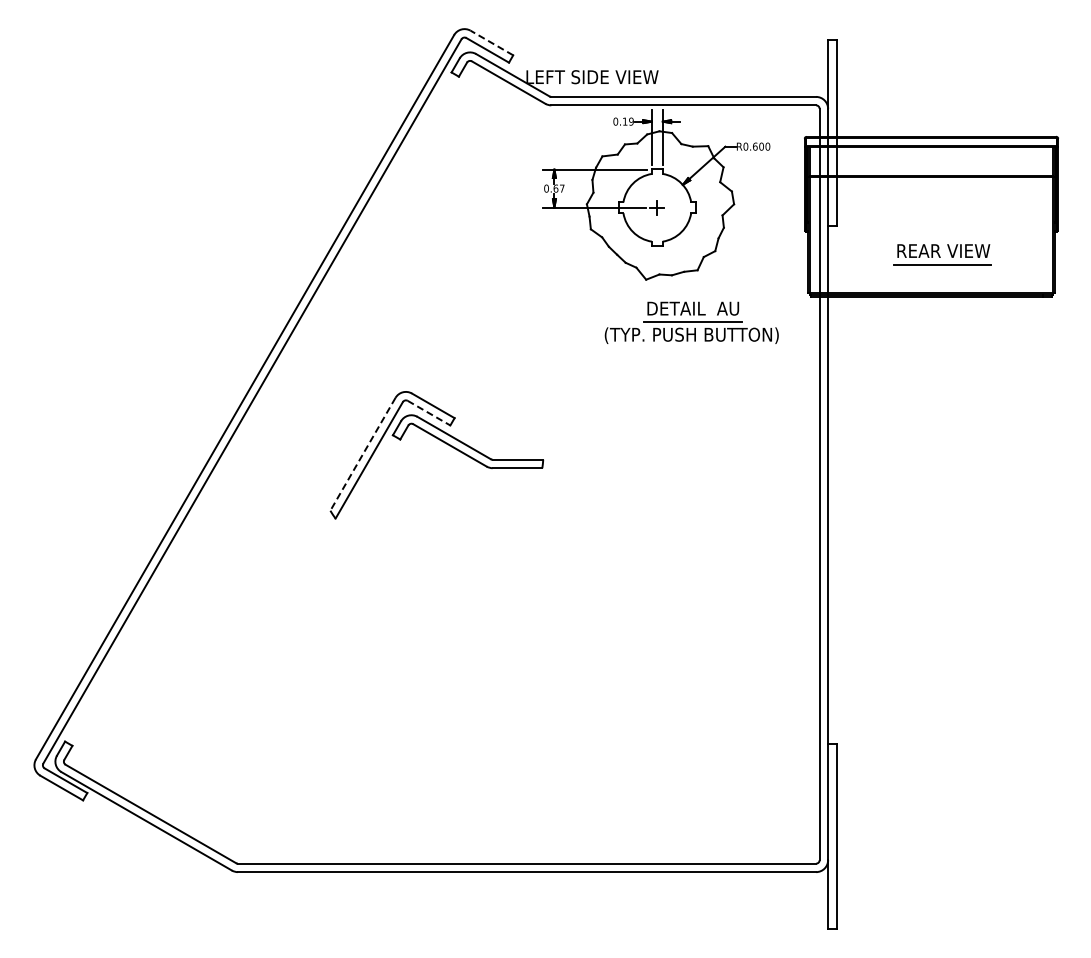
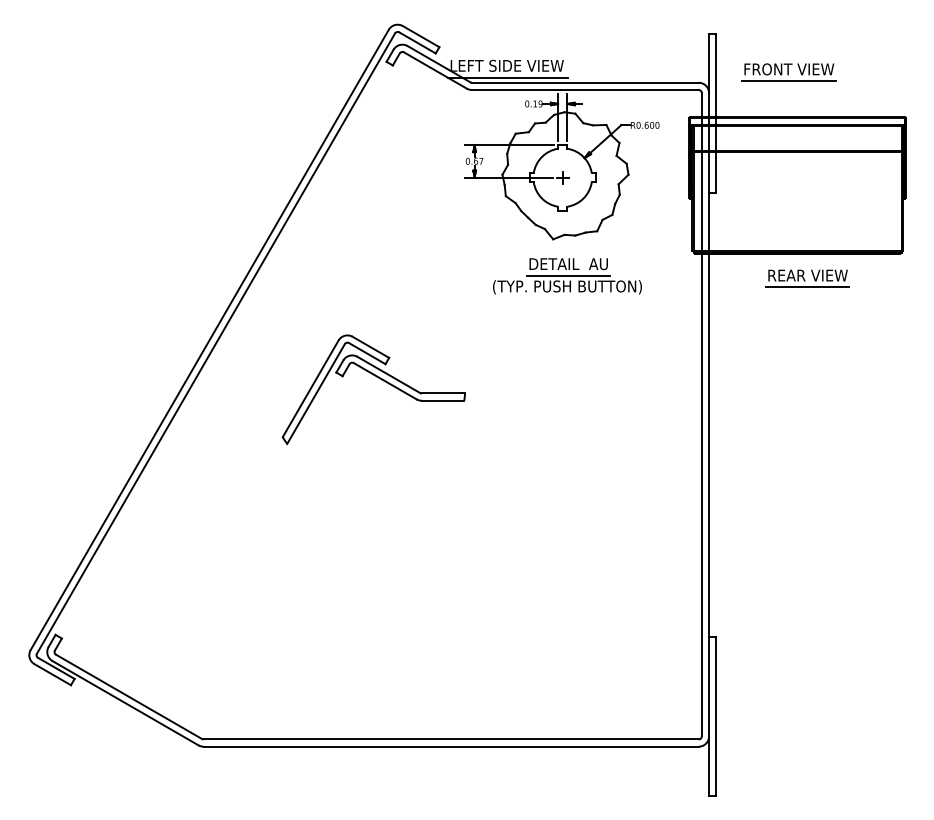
line: (491, 43) -> (420, 37), dashed -> solid
part: (921, 84) -> (789, 72), added
line: (592, 90) -> (507, 77), added
part: (942, 254) -> (806, 278), moved
part: (691, 322) -> (567, 275), moved
line: (429, 413) -> (367, 353), dashed -> solid
line: (362, 454) -> (310, 389), dashed -> solid

